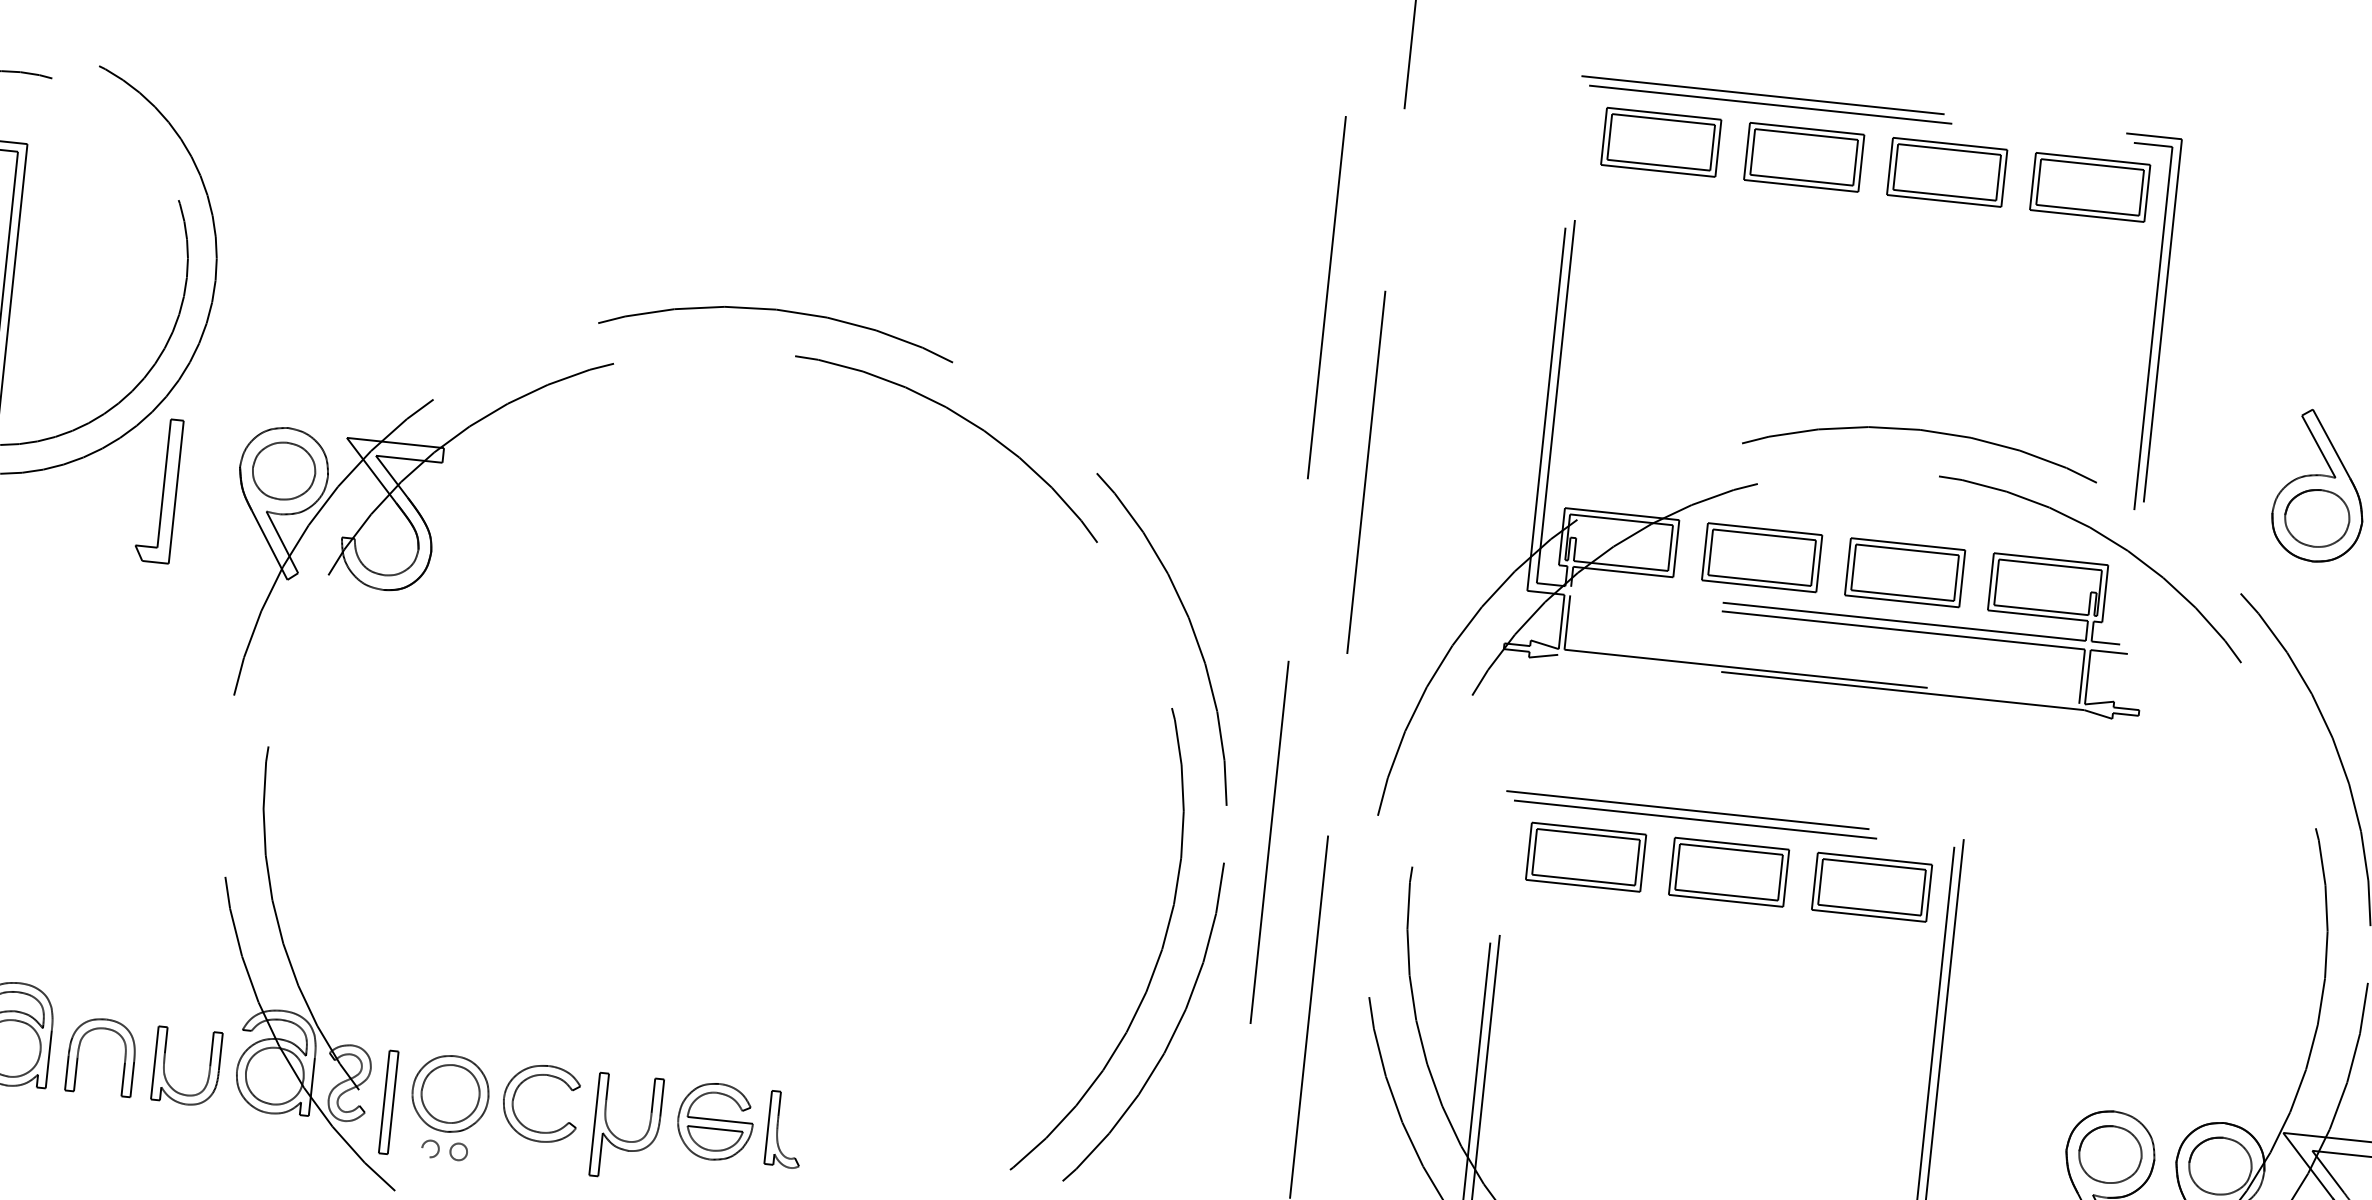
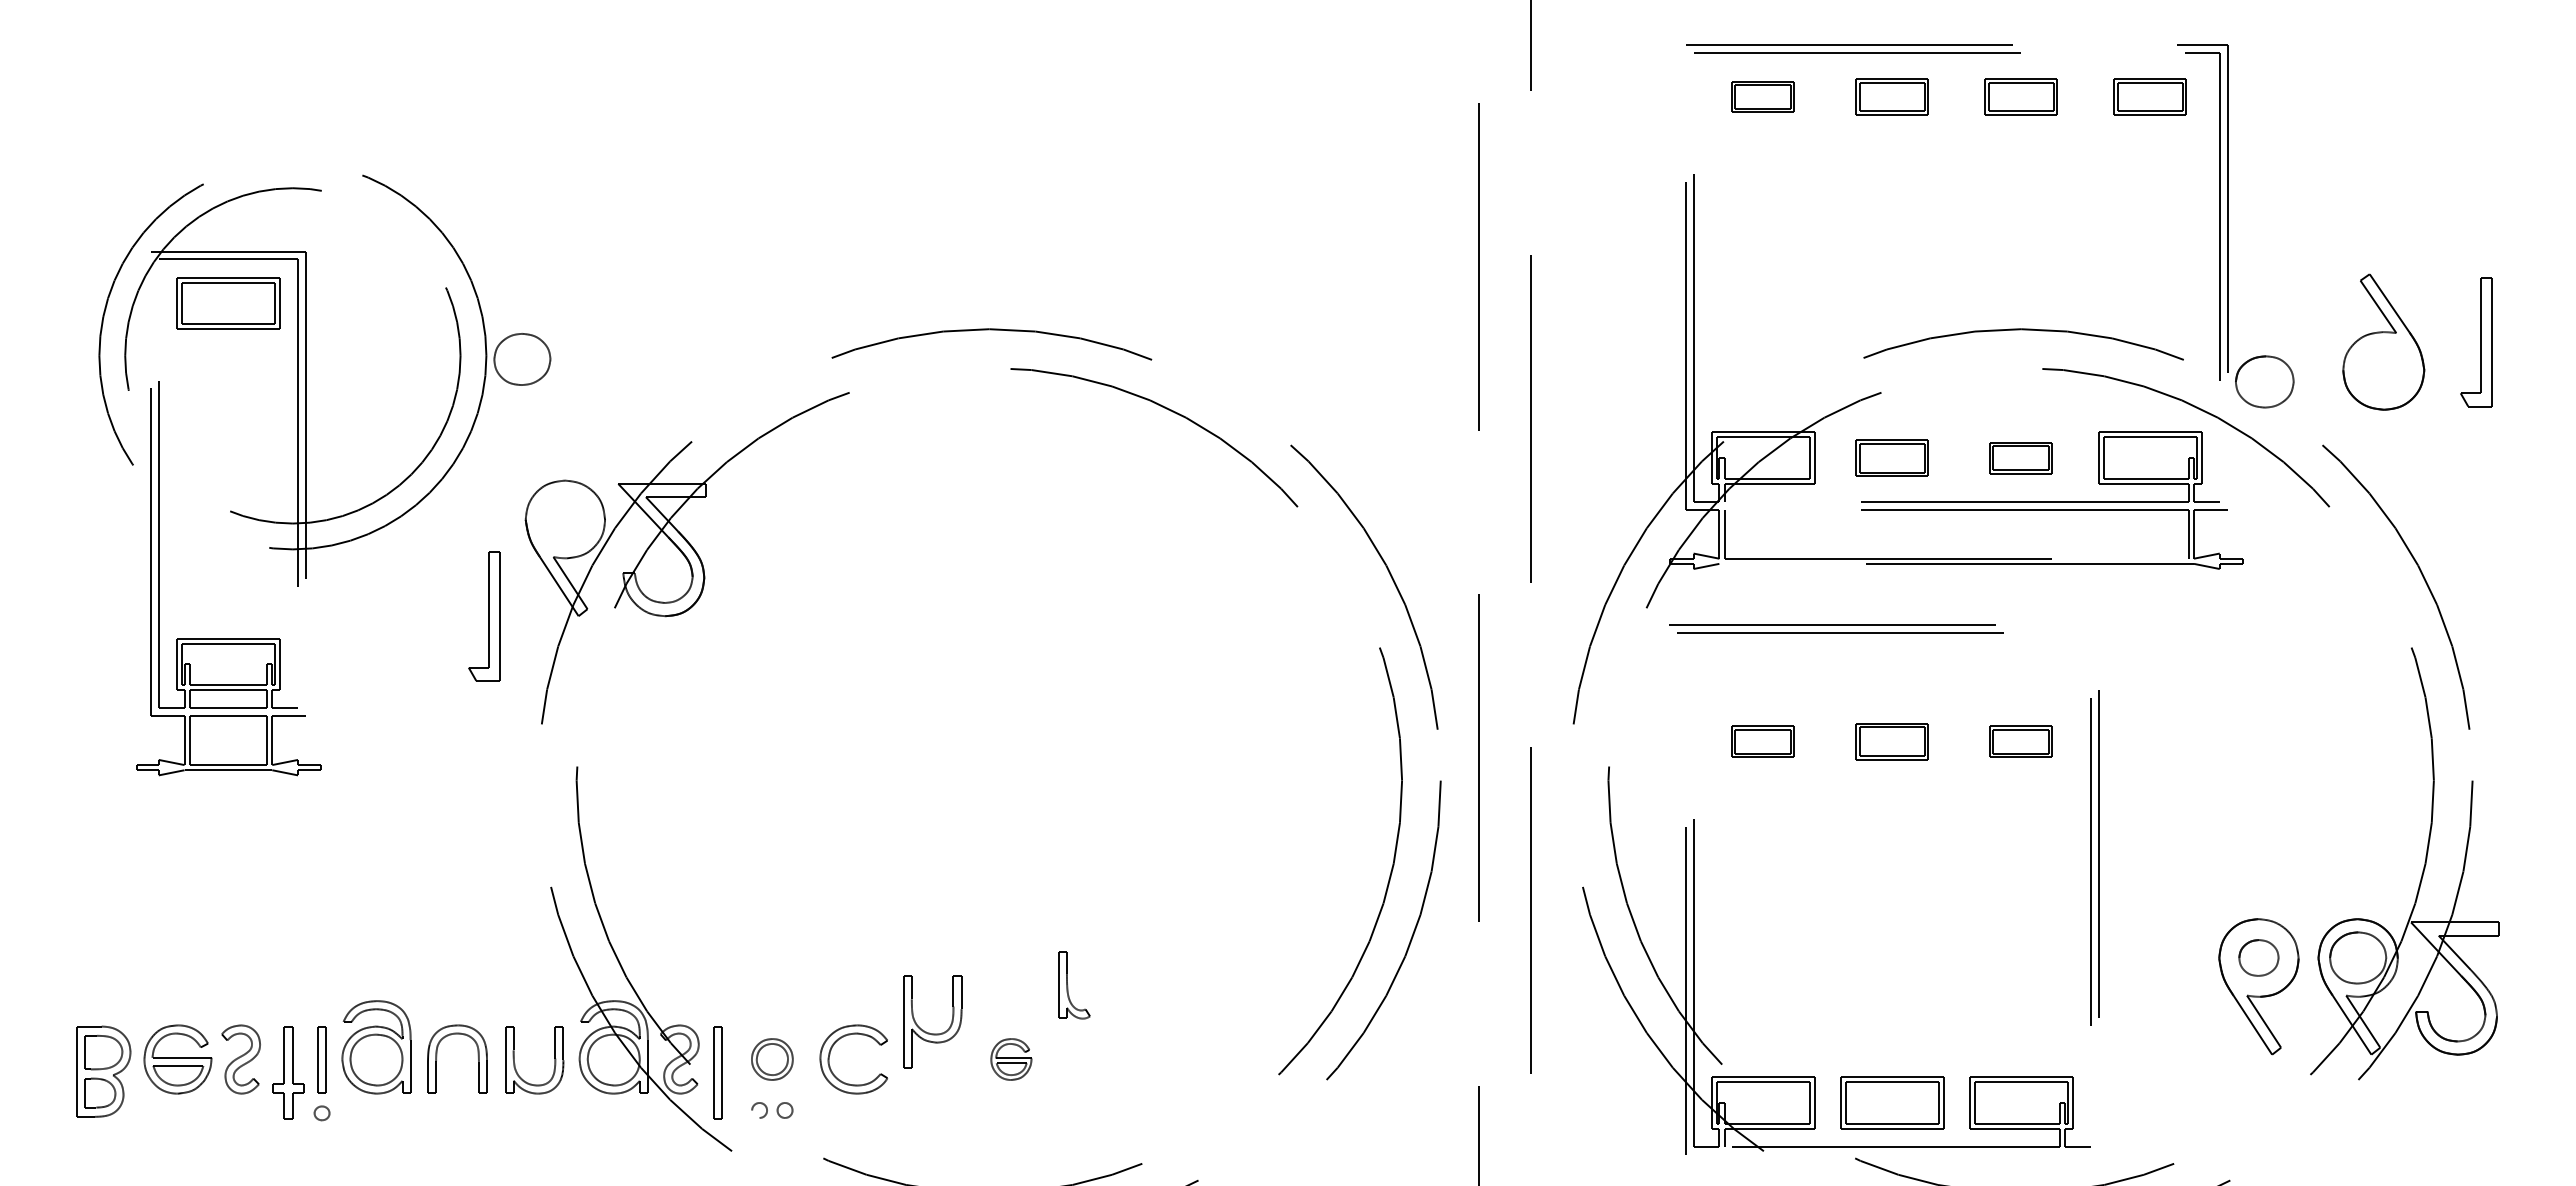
part: (1661, 141) -> (1763, 96), size x0.6
part: (1804, 156) -> (1892, 96), size x0.7
part: (1947, 171) -> (2021, 96), size x0.7
part: (2090, 186) -> (2150, 96), size x0.7
part: (284, 471) -> (522, 359), moved
part: (158, 490) -> (484, 616), moved
part: (2316, 517) -> (2264, 381), moved
part: (1762, 557) -> (1892, 457), size x0.7
part: (1905, 572) -> (2021, 457), size x0.6
part: (1691, 814) -> (1836, 628), moved
part: (1586, 856) -> (1763, 741), size x0.6
part: (1729, 871) -> (1892, 741), size x0.7
part: (1872, 886) -> (2021, 741), size x0.6
part: (450, 1093) -> (772, 1059), size x0.6
part: (715, 1121) -> (1011, 1059), size x0.6
part: (785, 1130) -> (1074, 985), moved
part: (622, 1138) -> (929, 1032), moved
part: (2110, 1154) -> (2258, 957), size x0.7

